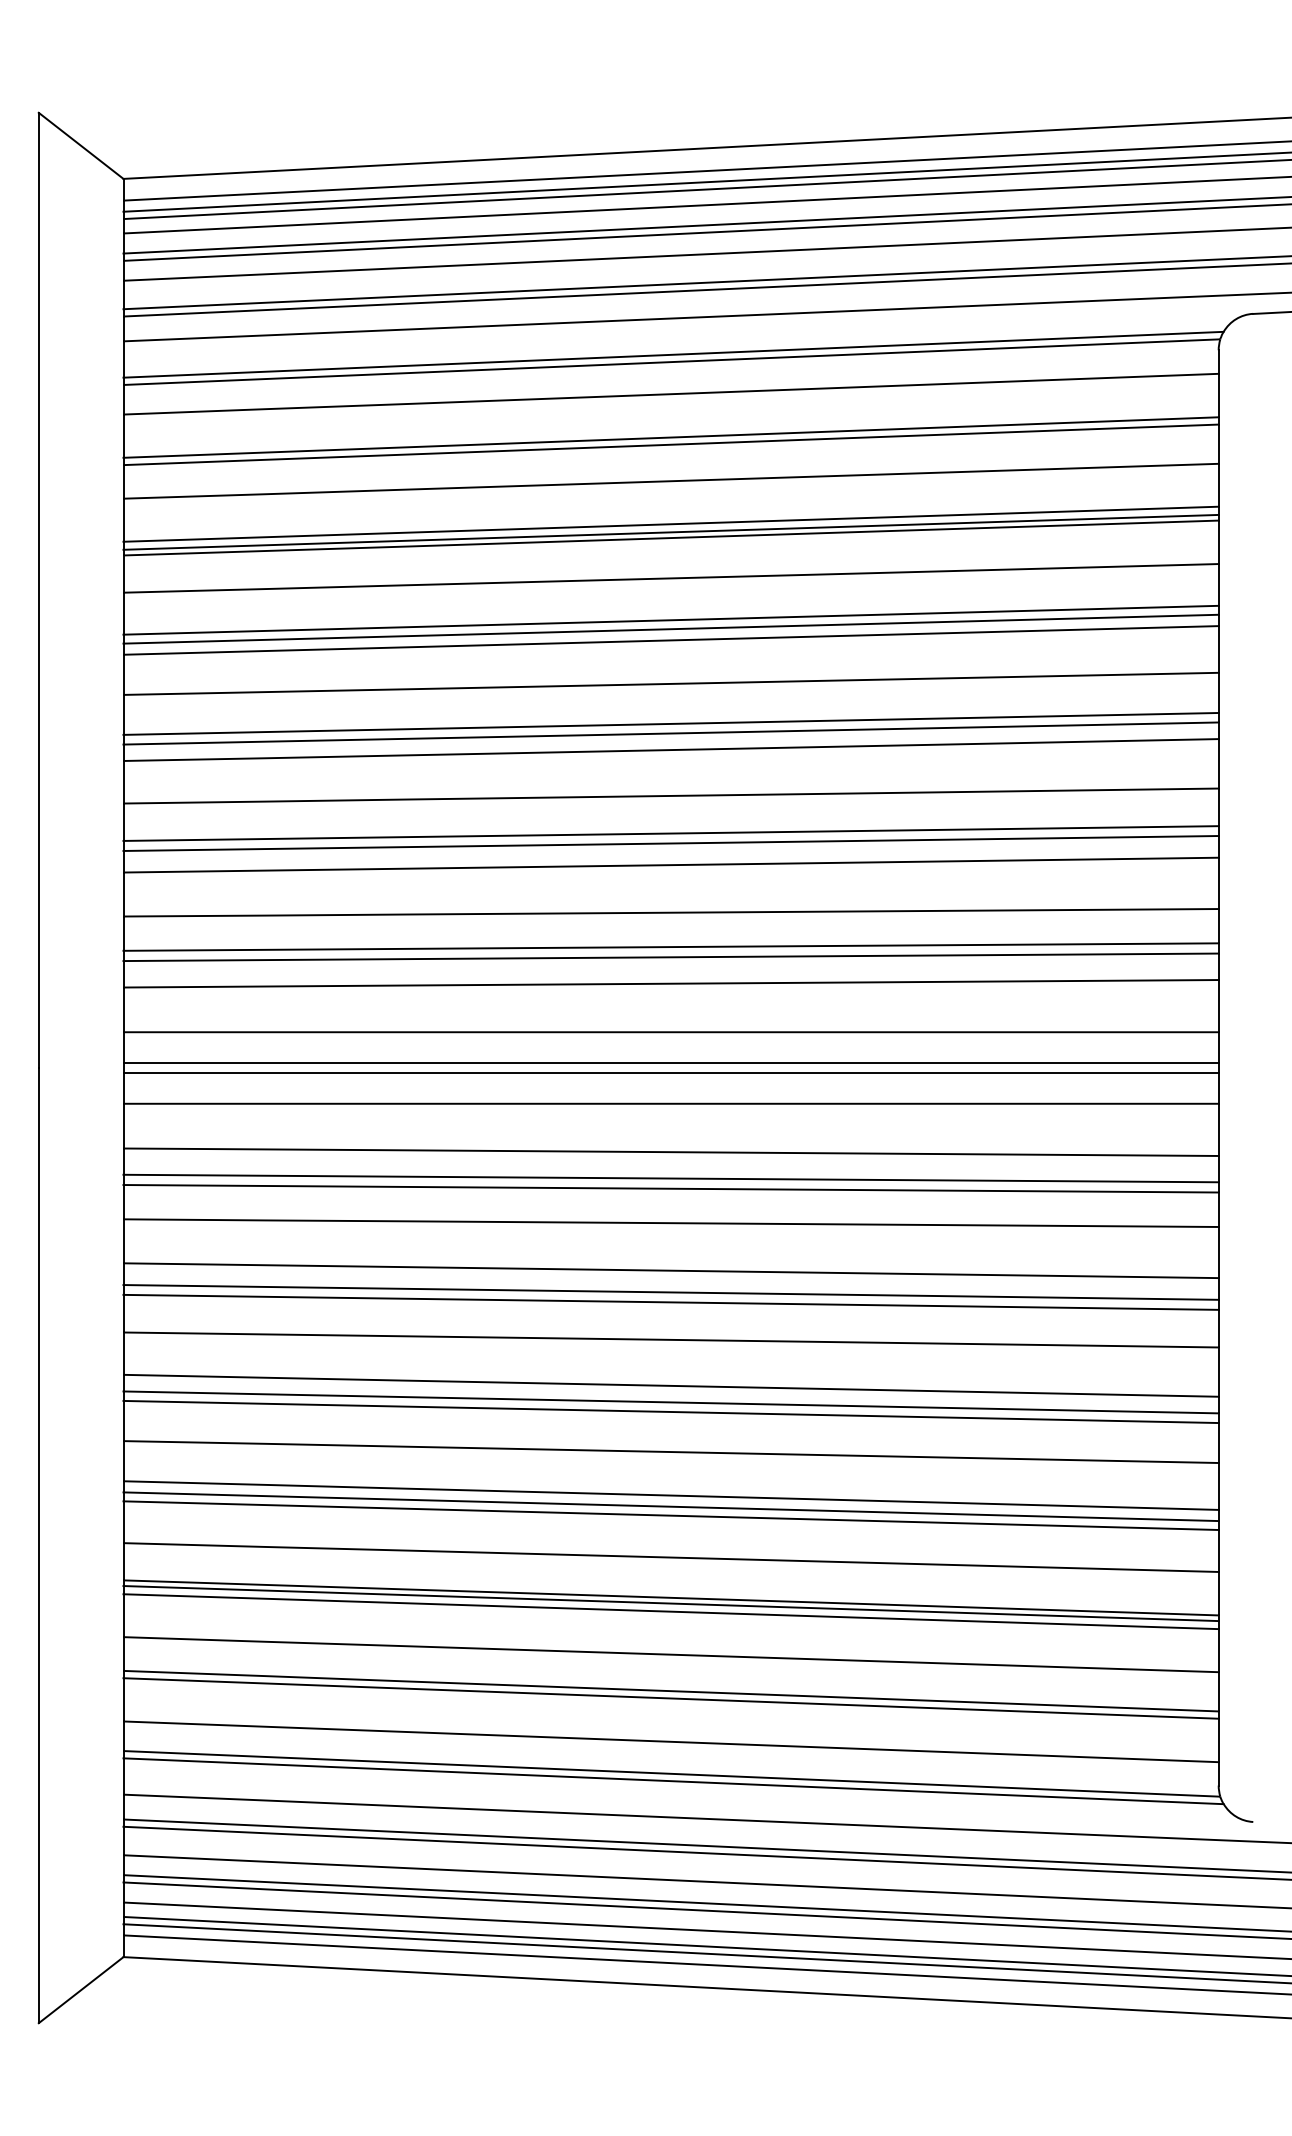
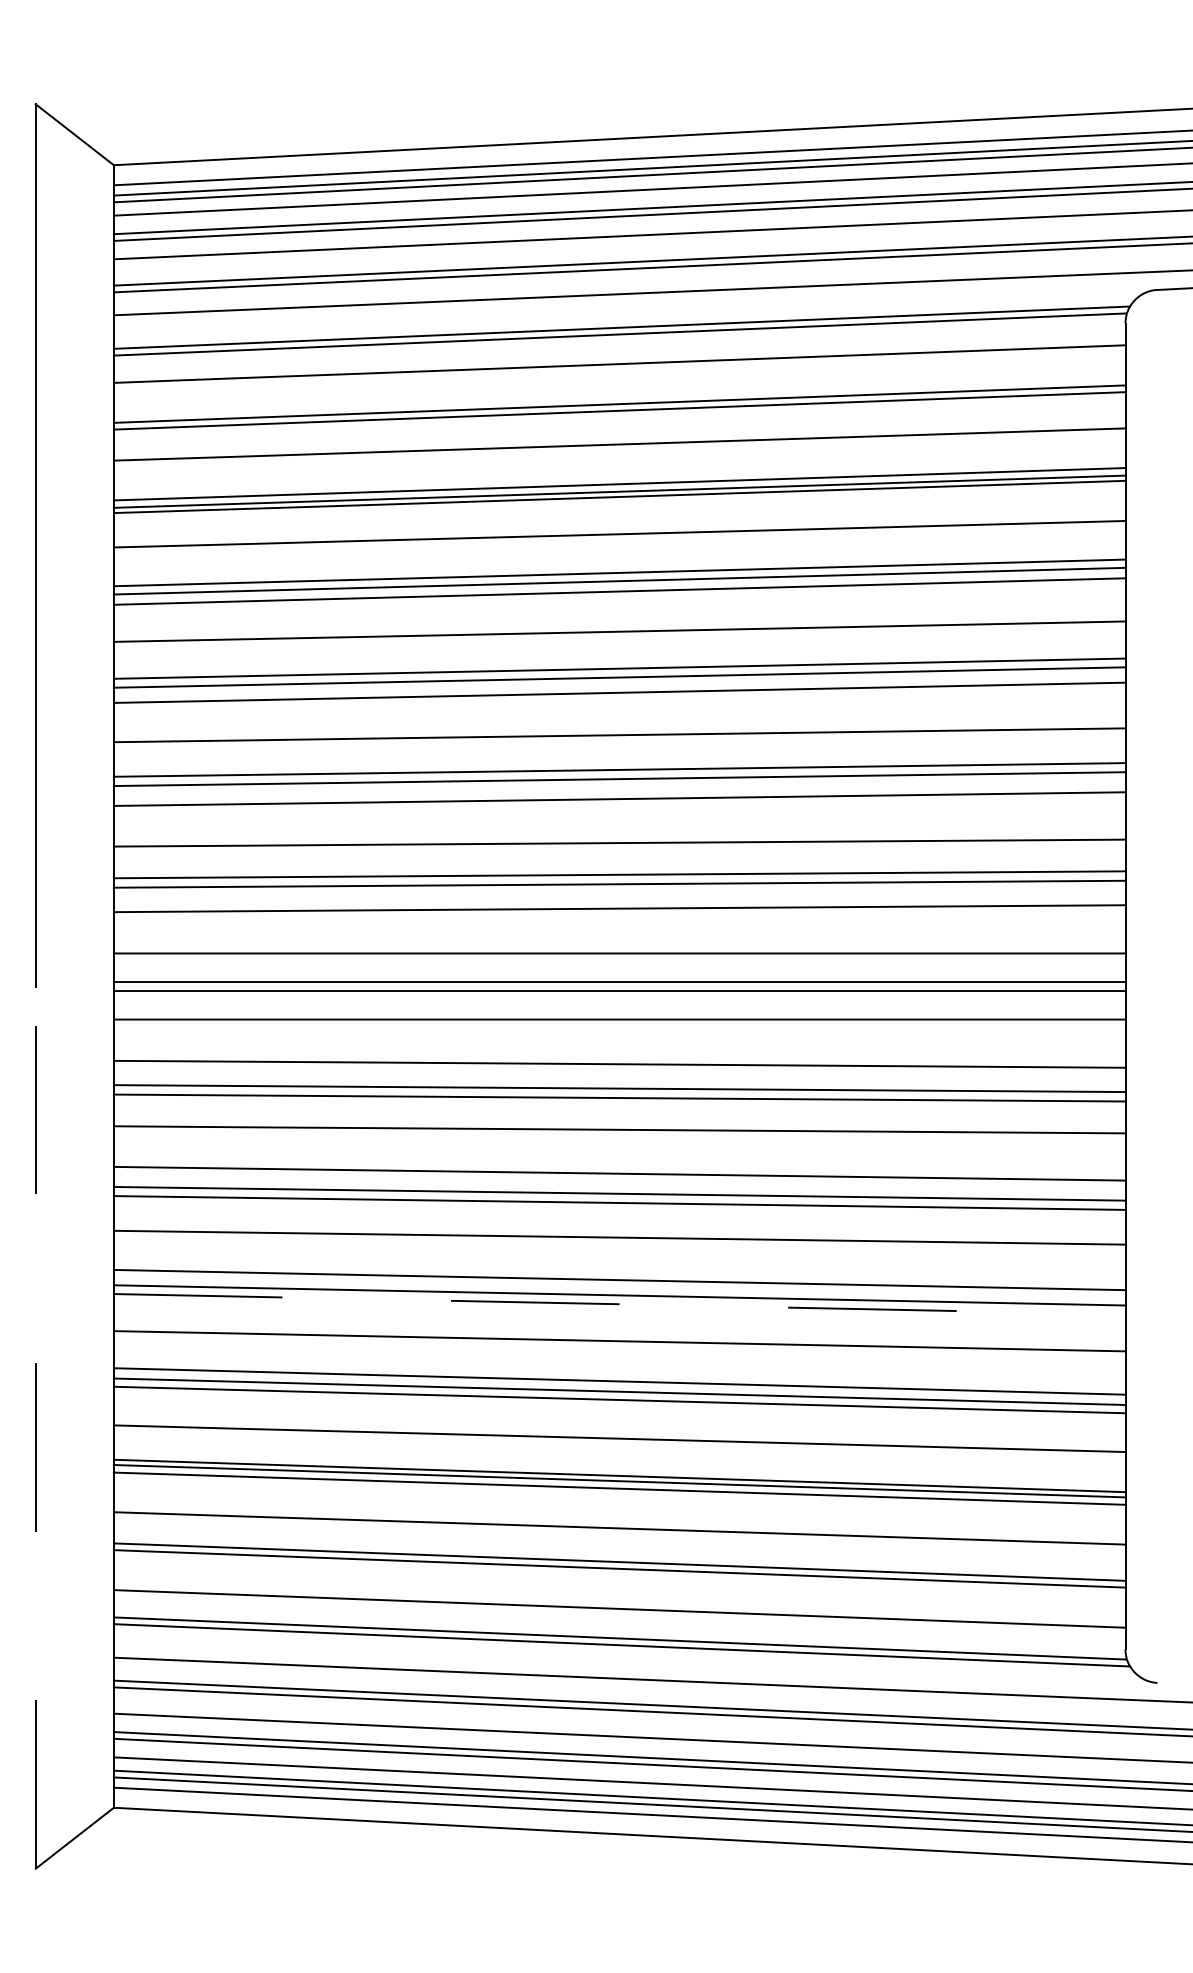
line: (670, 1412) -> (619, 1304), solid -> dashed
line: (38, 1545) -> (35, 1427), solid -> dashed

